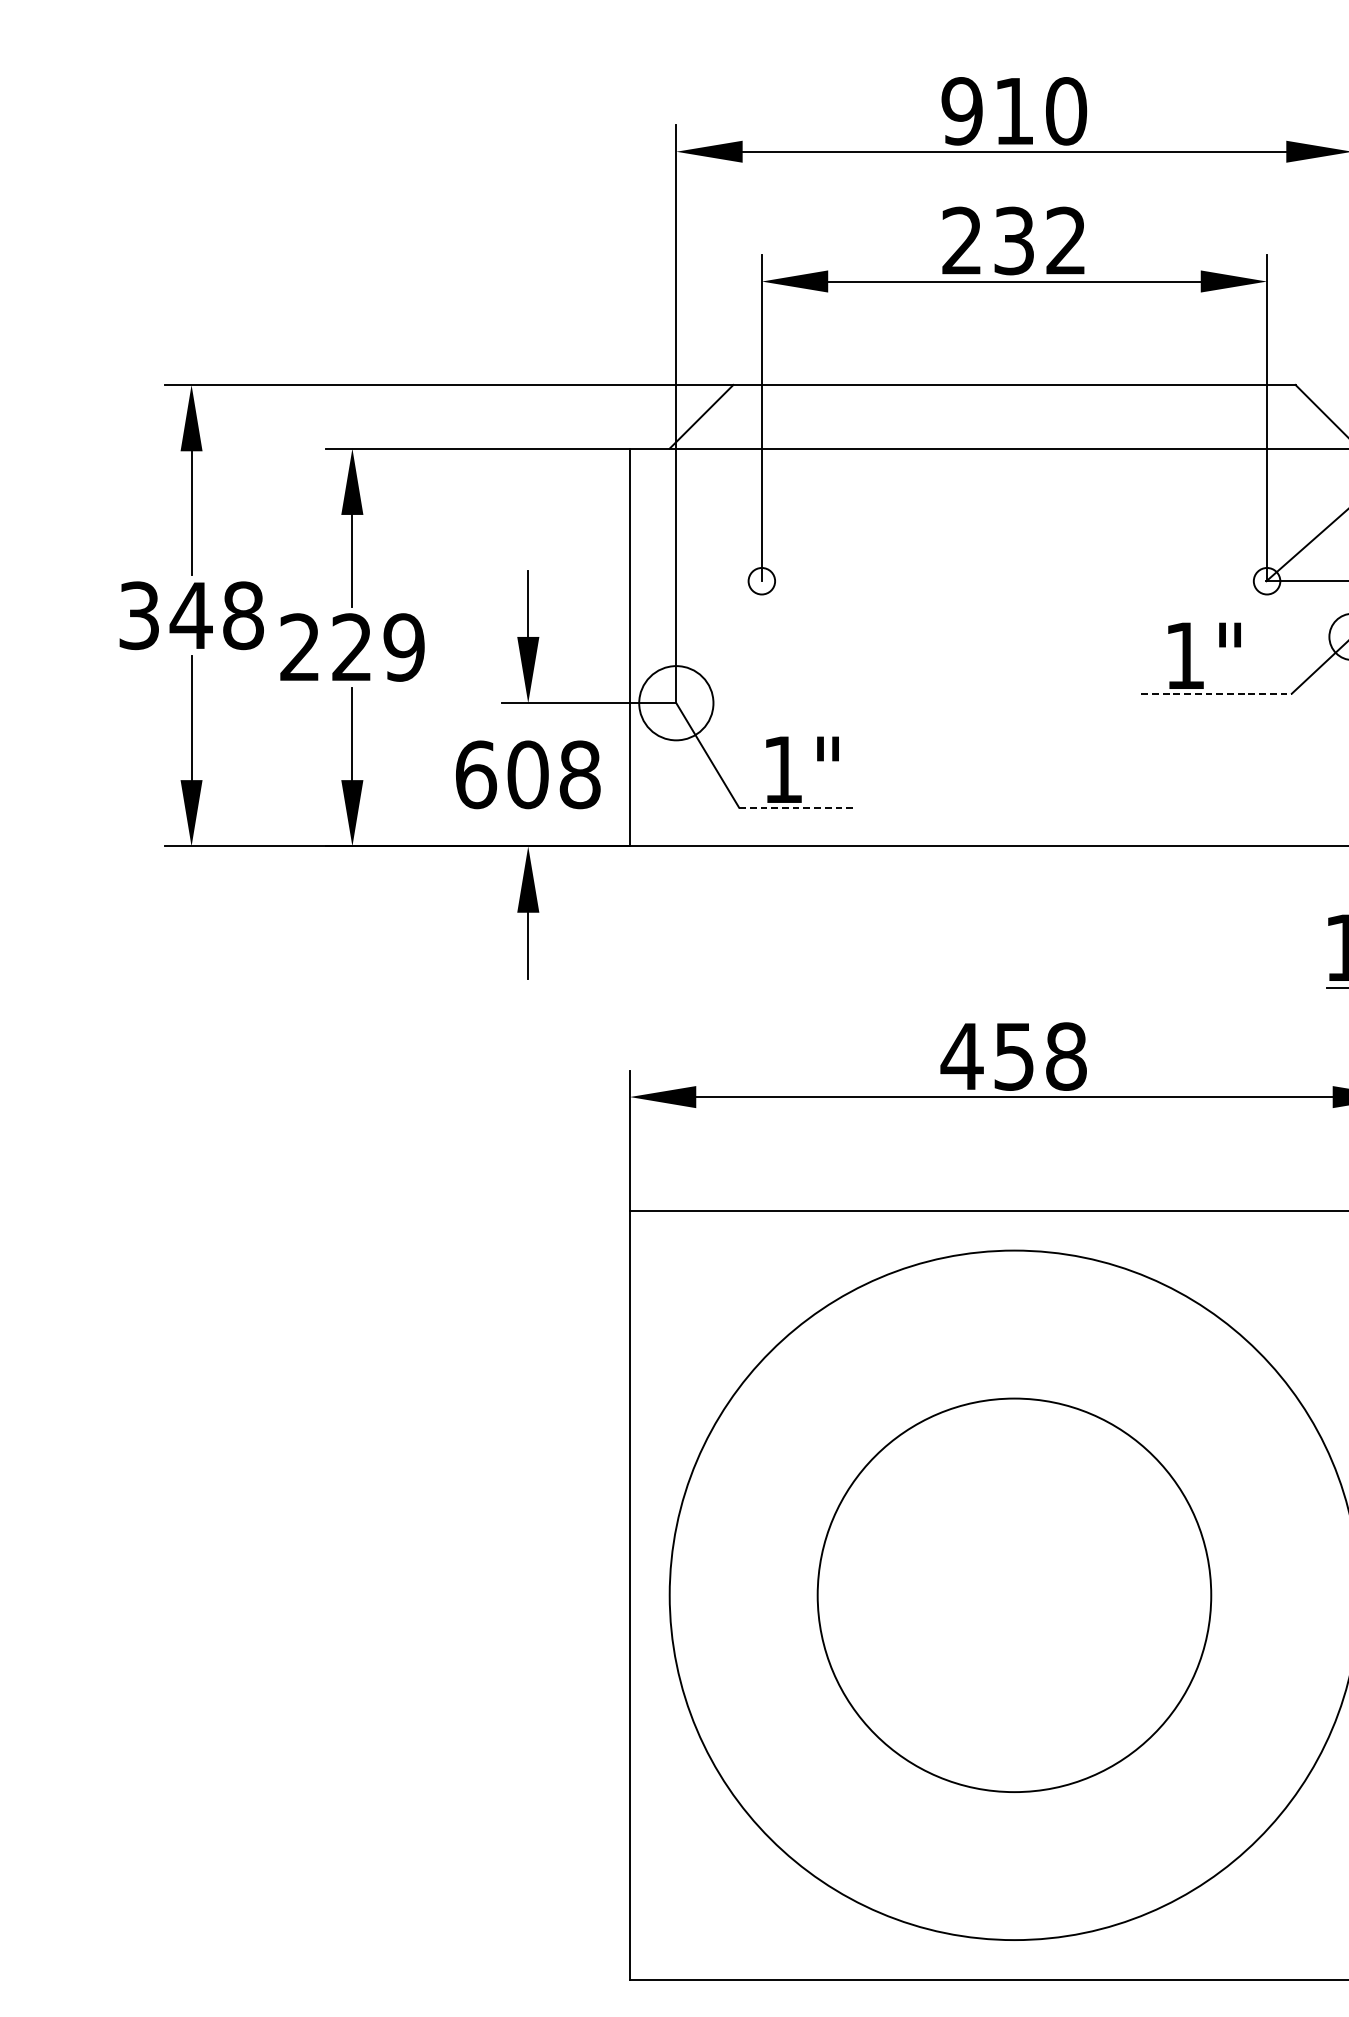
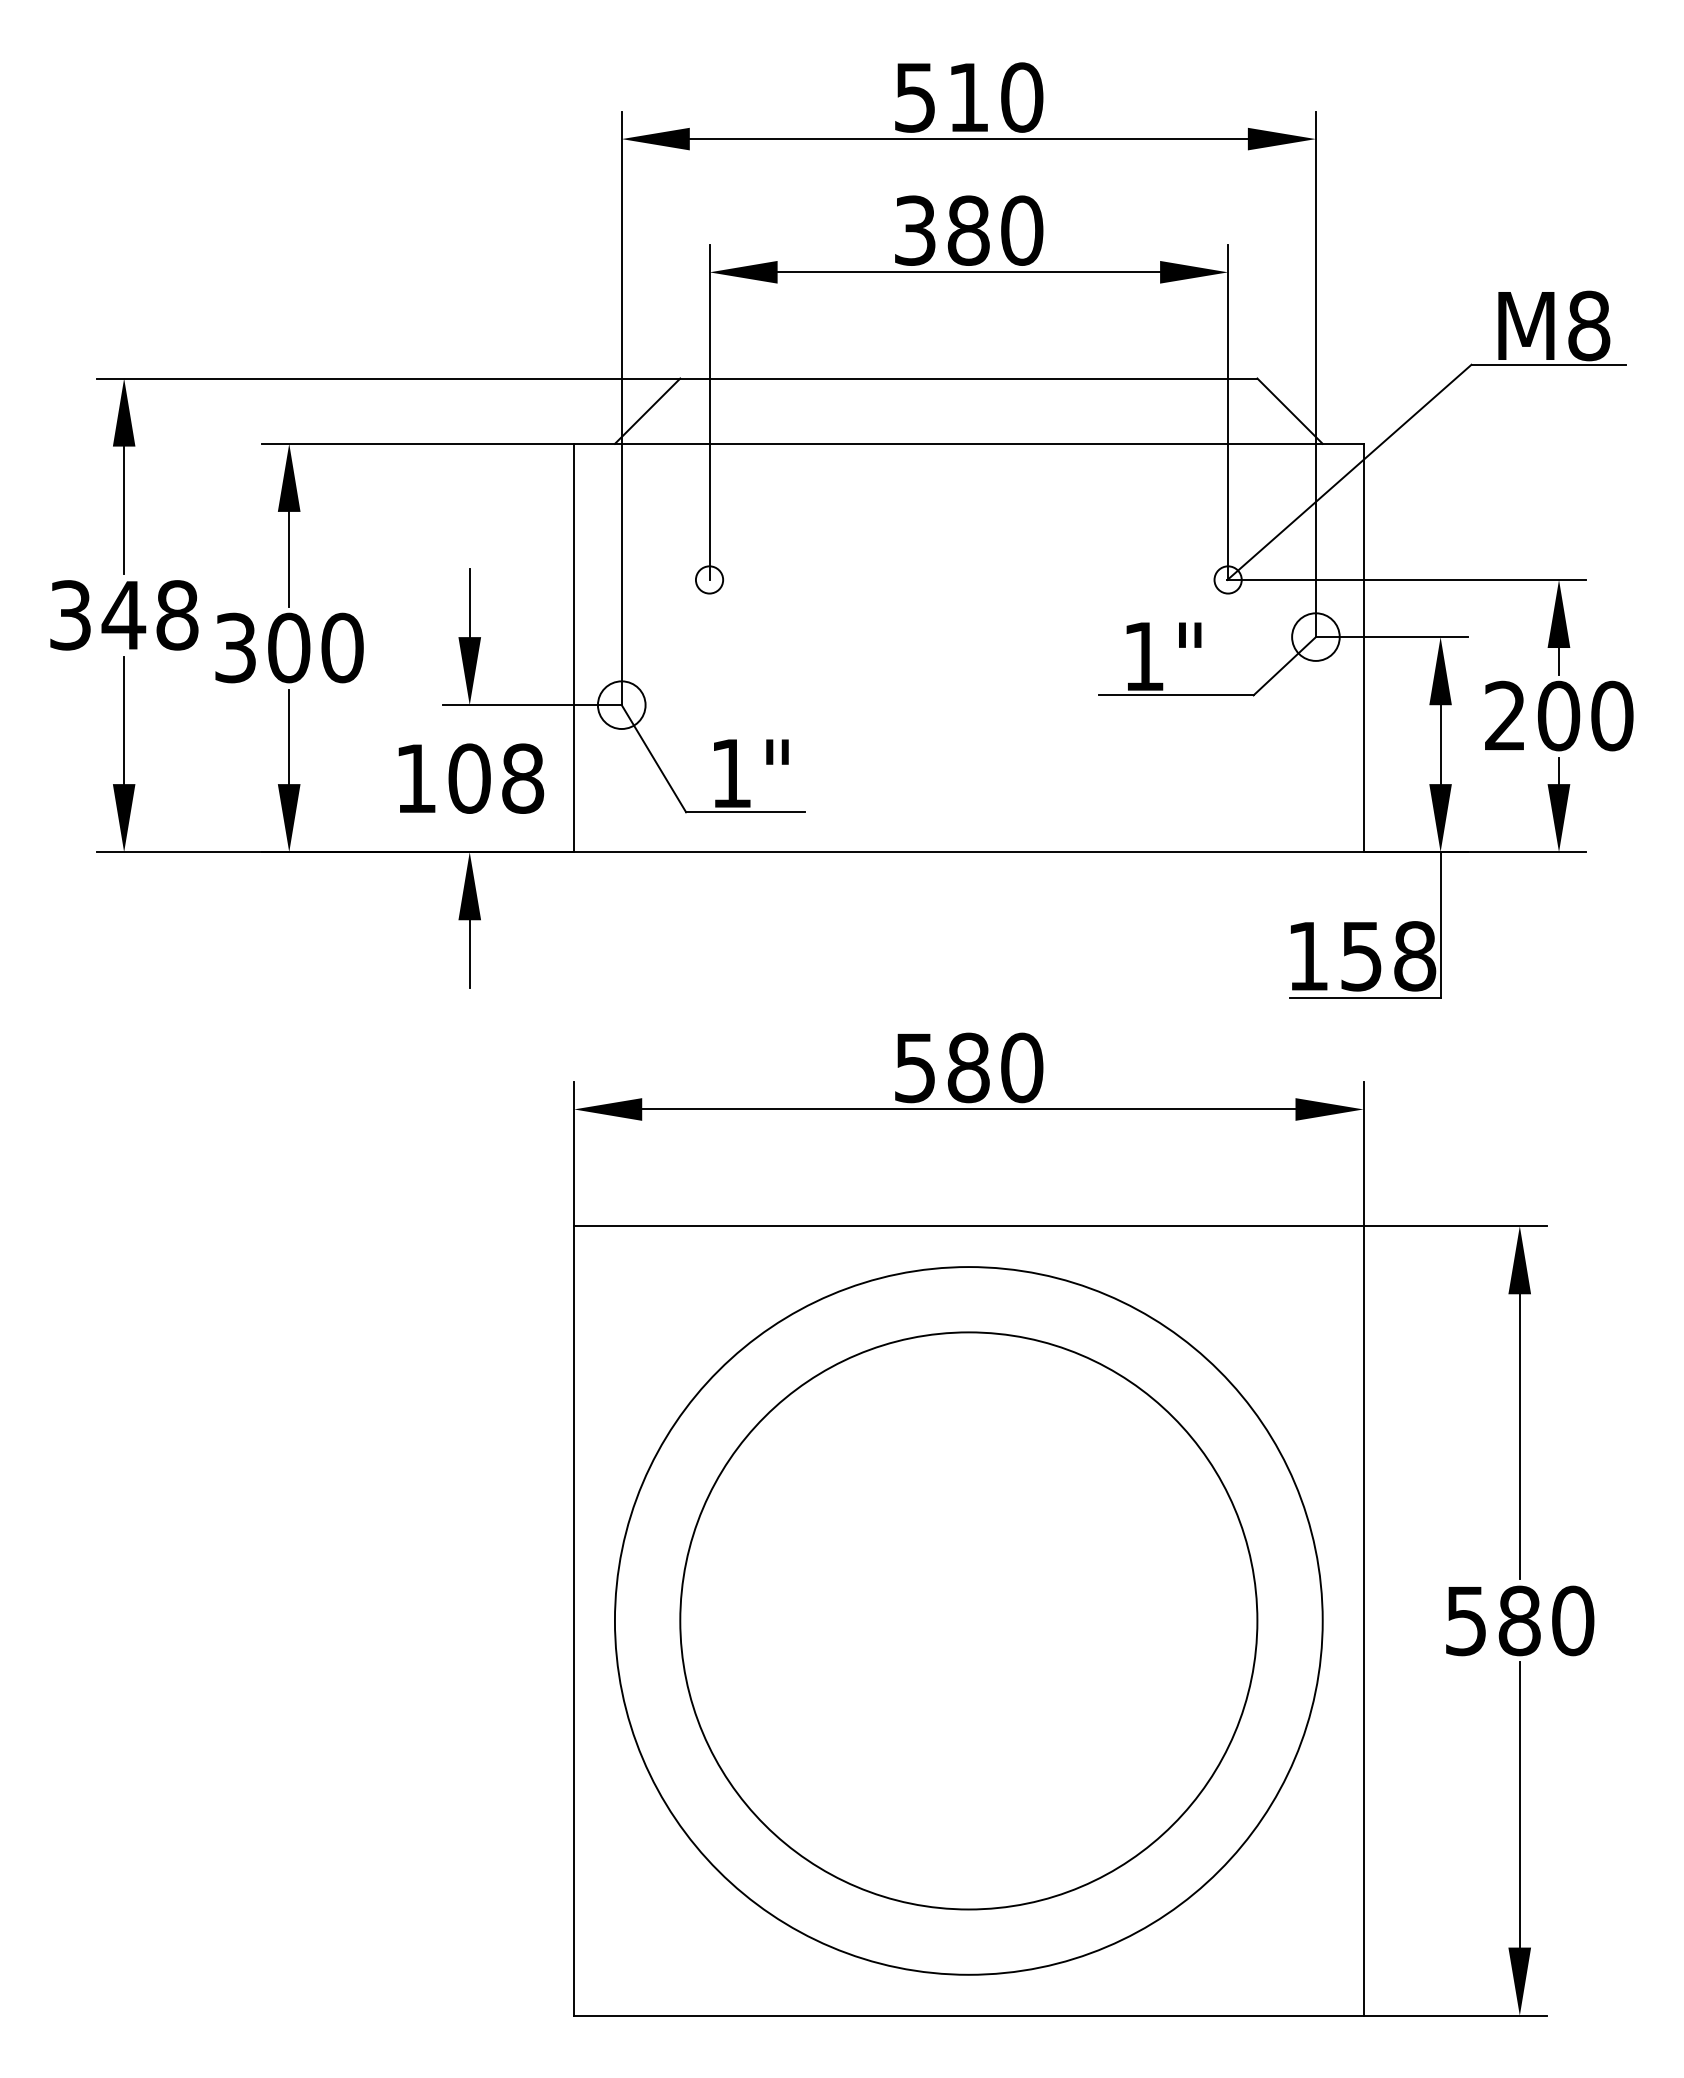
text: (962, 111) -> (915, 97), 910 -> 510
text: (1014, 240) -> (968, 230), 232 -> 380
text: (352, 647) -> (289, 647), 229 -> 300
line: (1216, 693) -> (1176, 695), dashed -> solid
circle: (676, 703) -> (621, 705), size x0.62
text: (476, 774) -> (416, 778), 608 -> 108
line: (796, 807) -> (745, 812), dashed -> solid
text: (1013, 1056) -> (967, 1067), 458 -> 580
circle: (1014, 1594) -> (968, 1620), size x1.43

